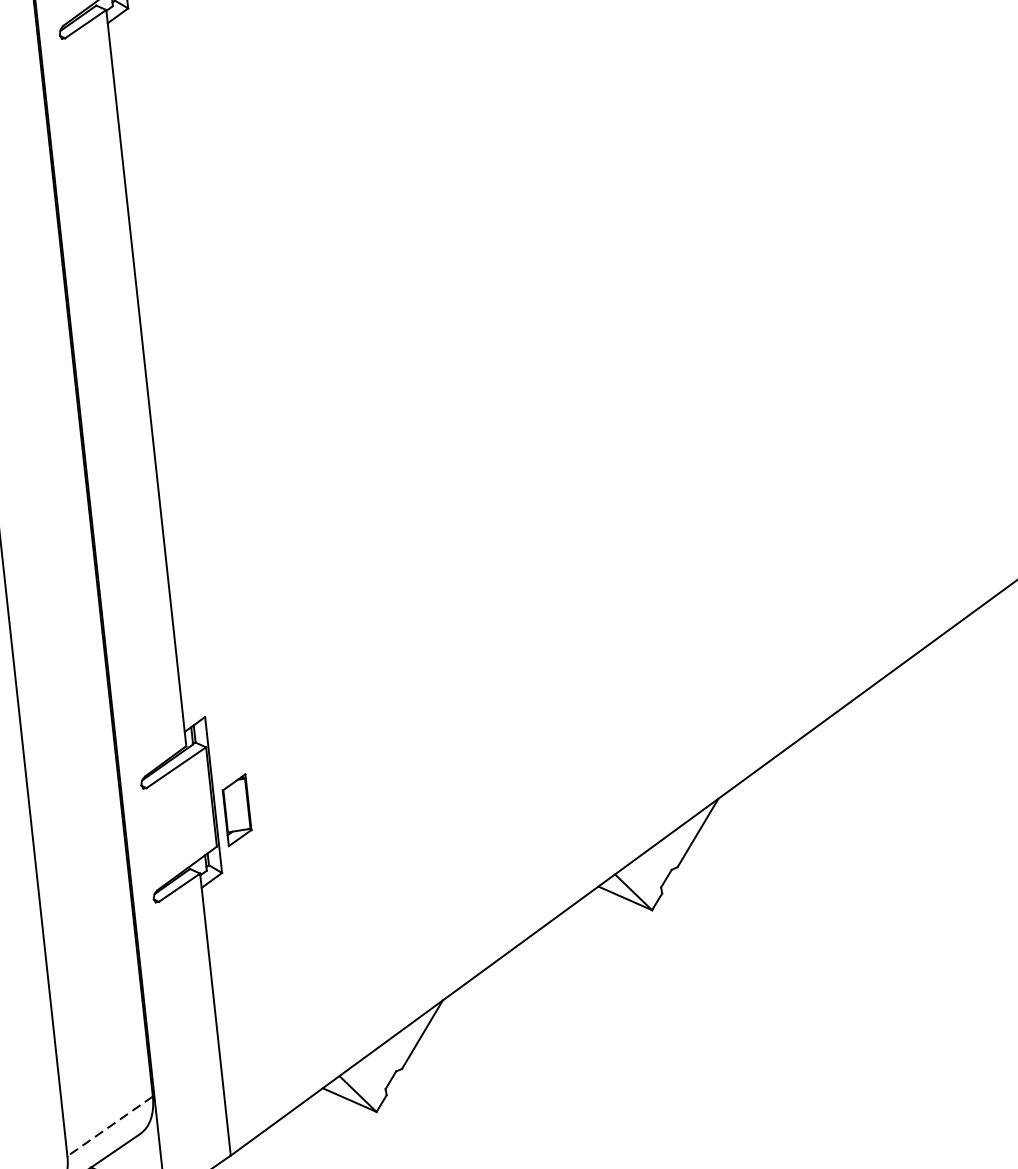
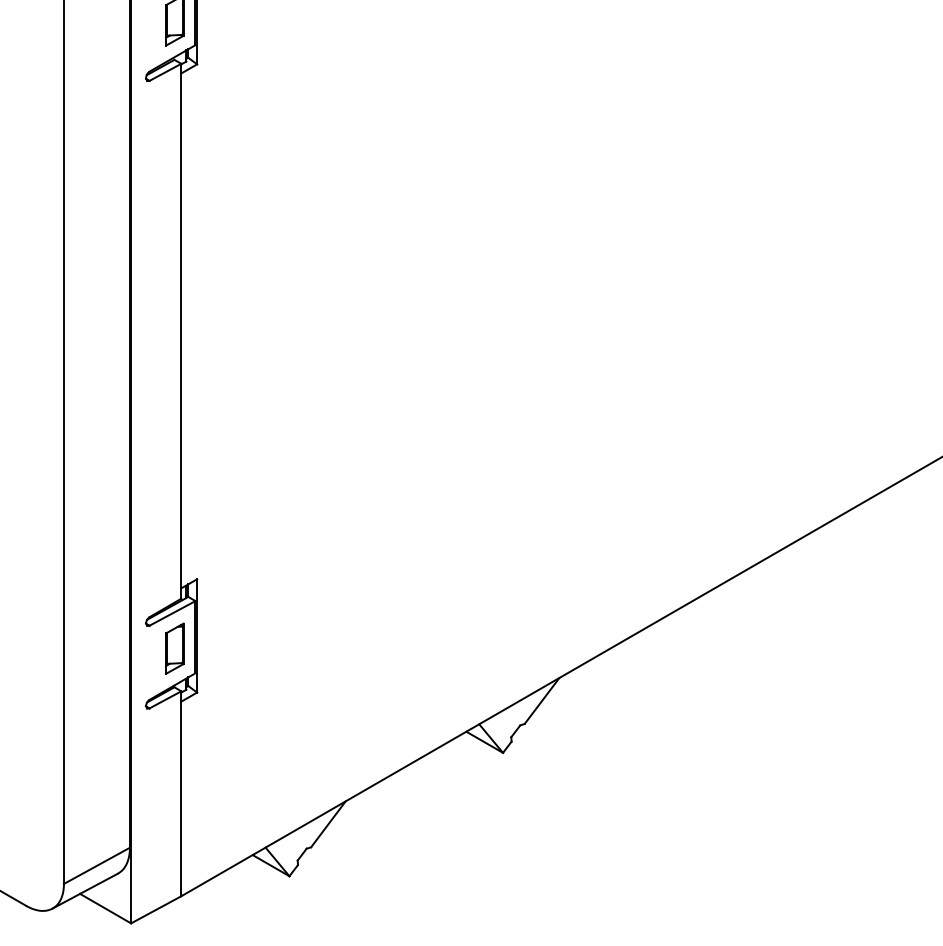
part: (236, 810) -> (174, 648), moved
line: (109, 1125) -> (96, 865), dashed -> solid

